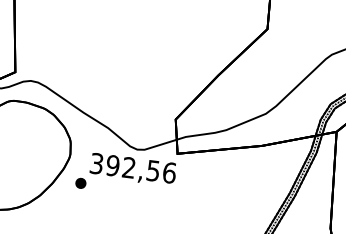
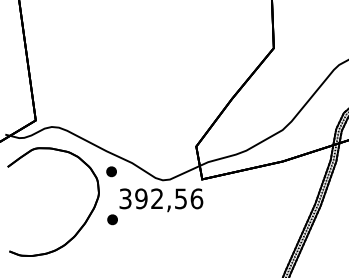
part: (85, 134) -> (111, 171), added

